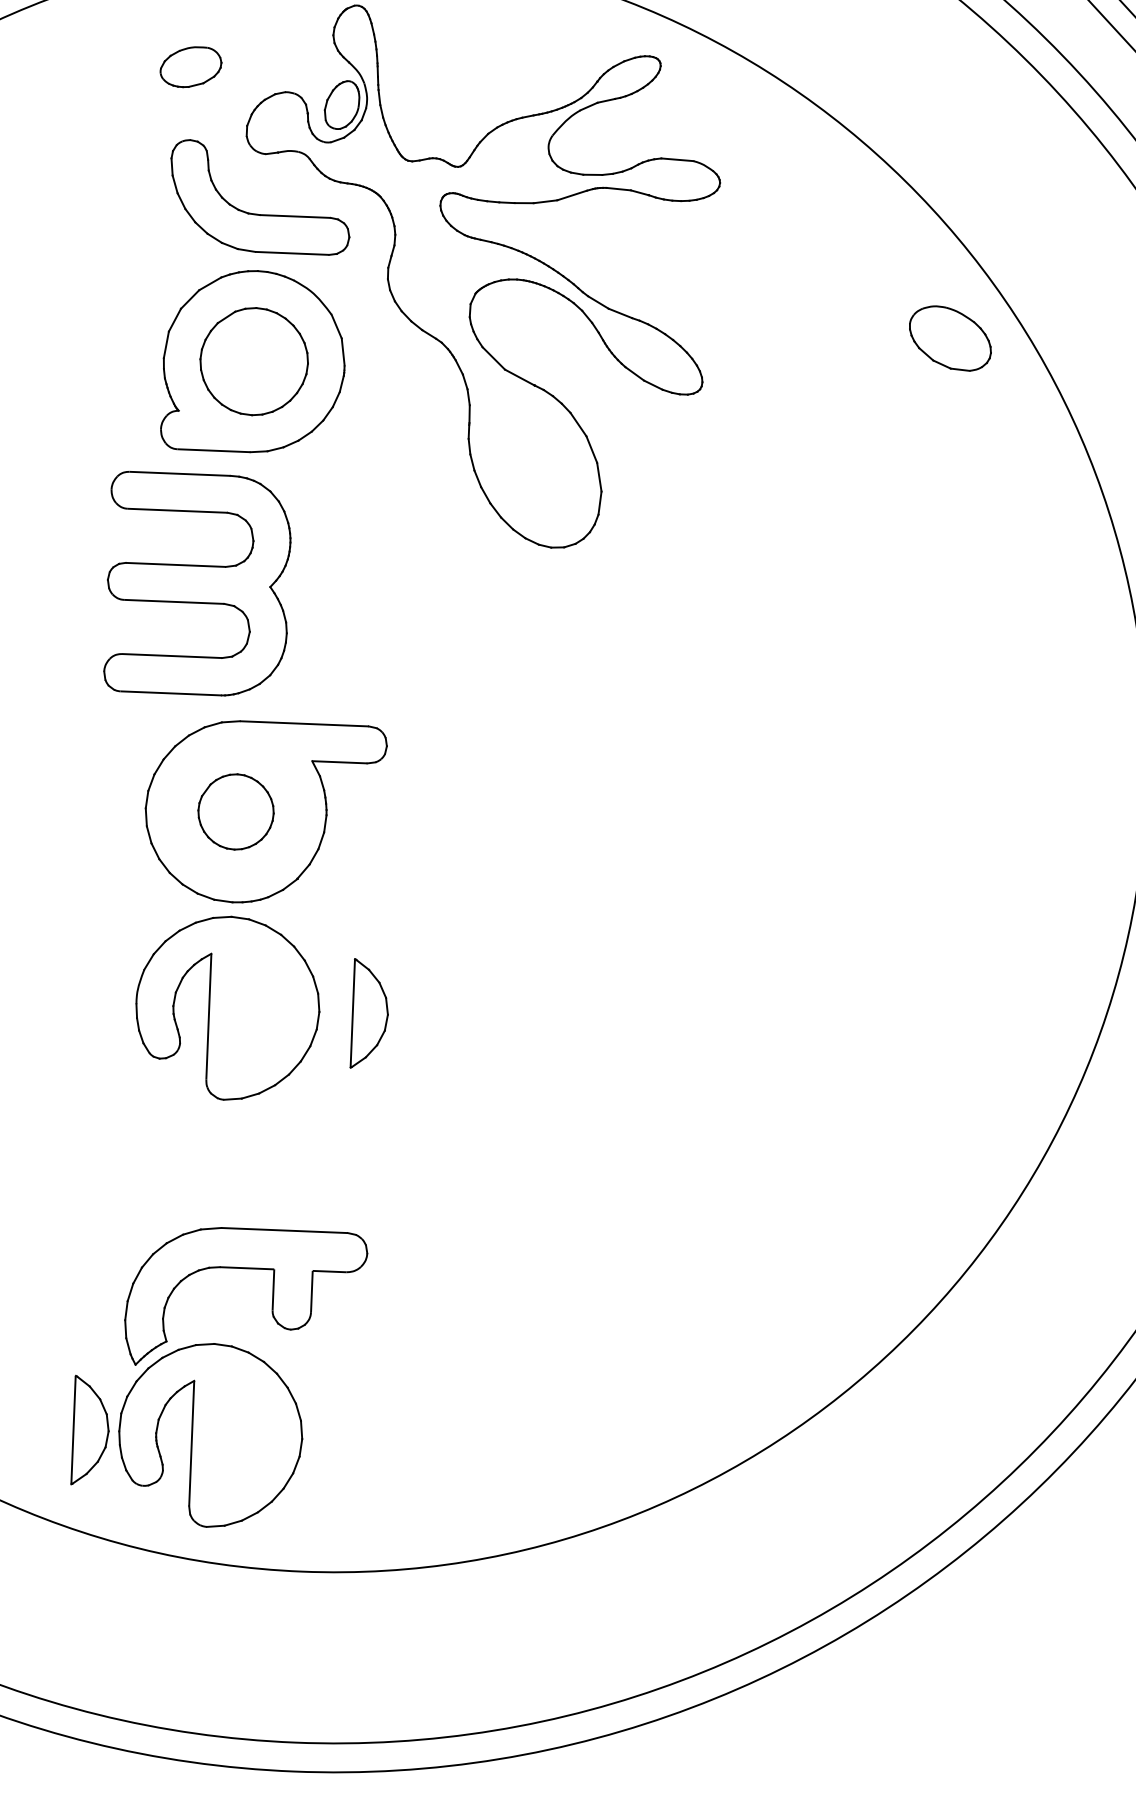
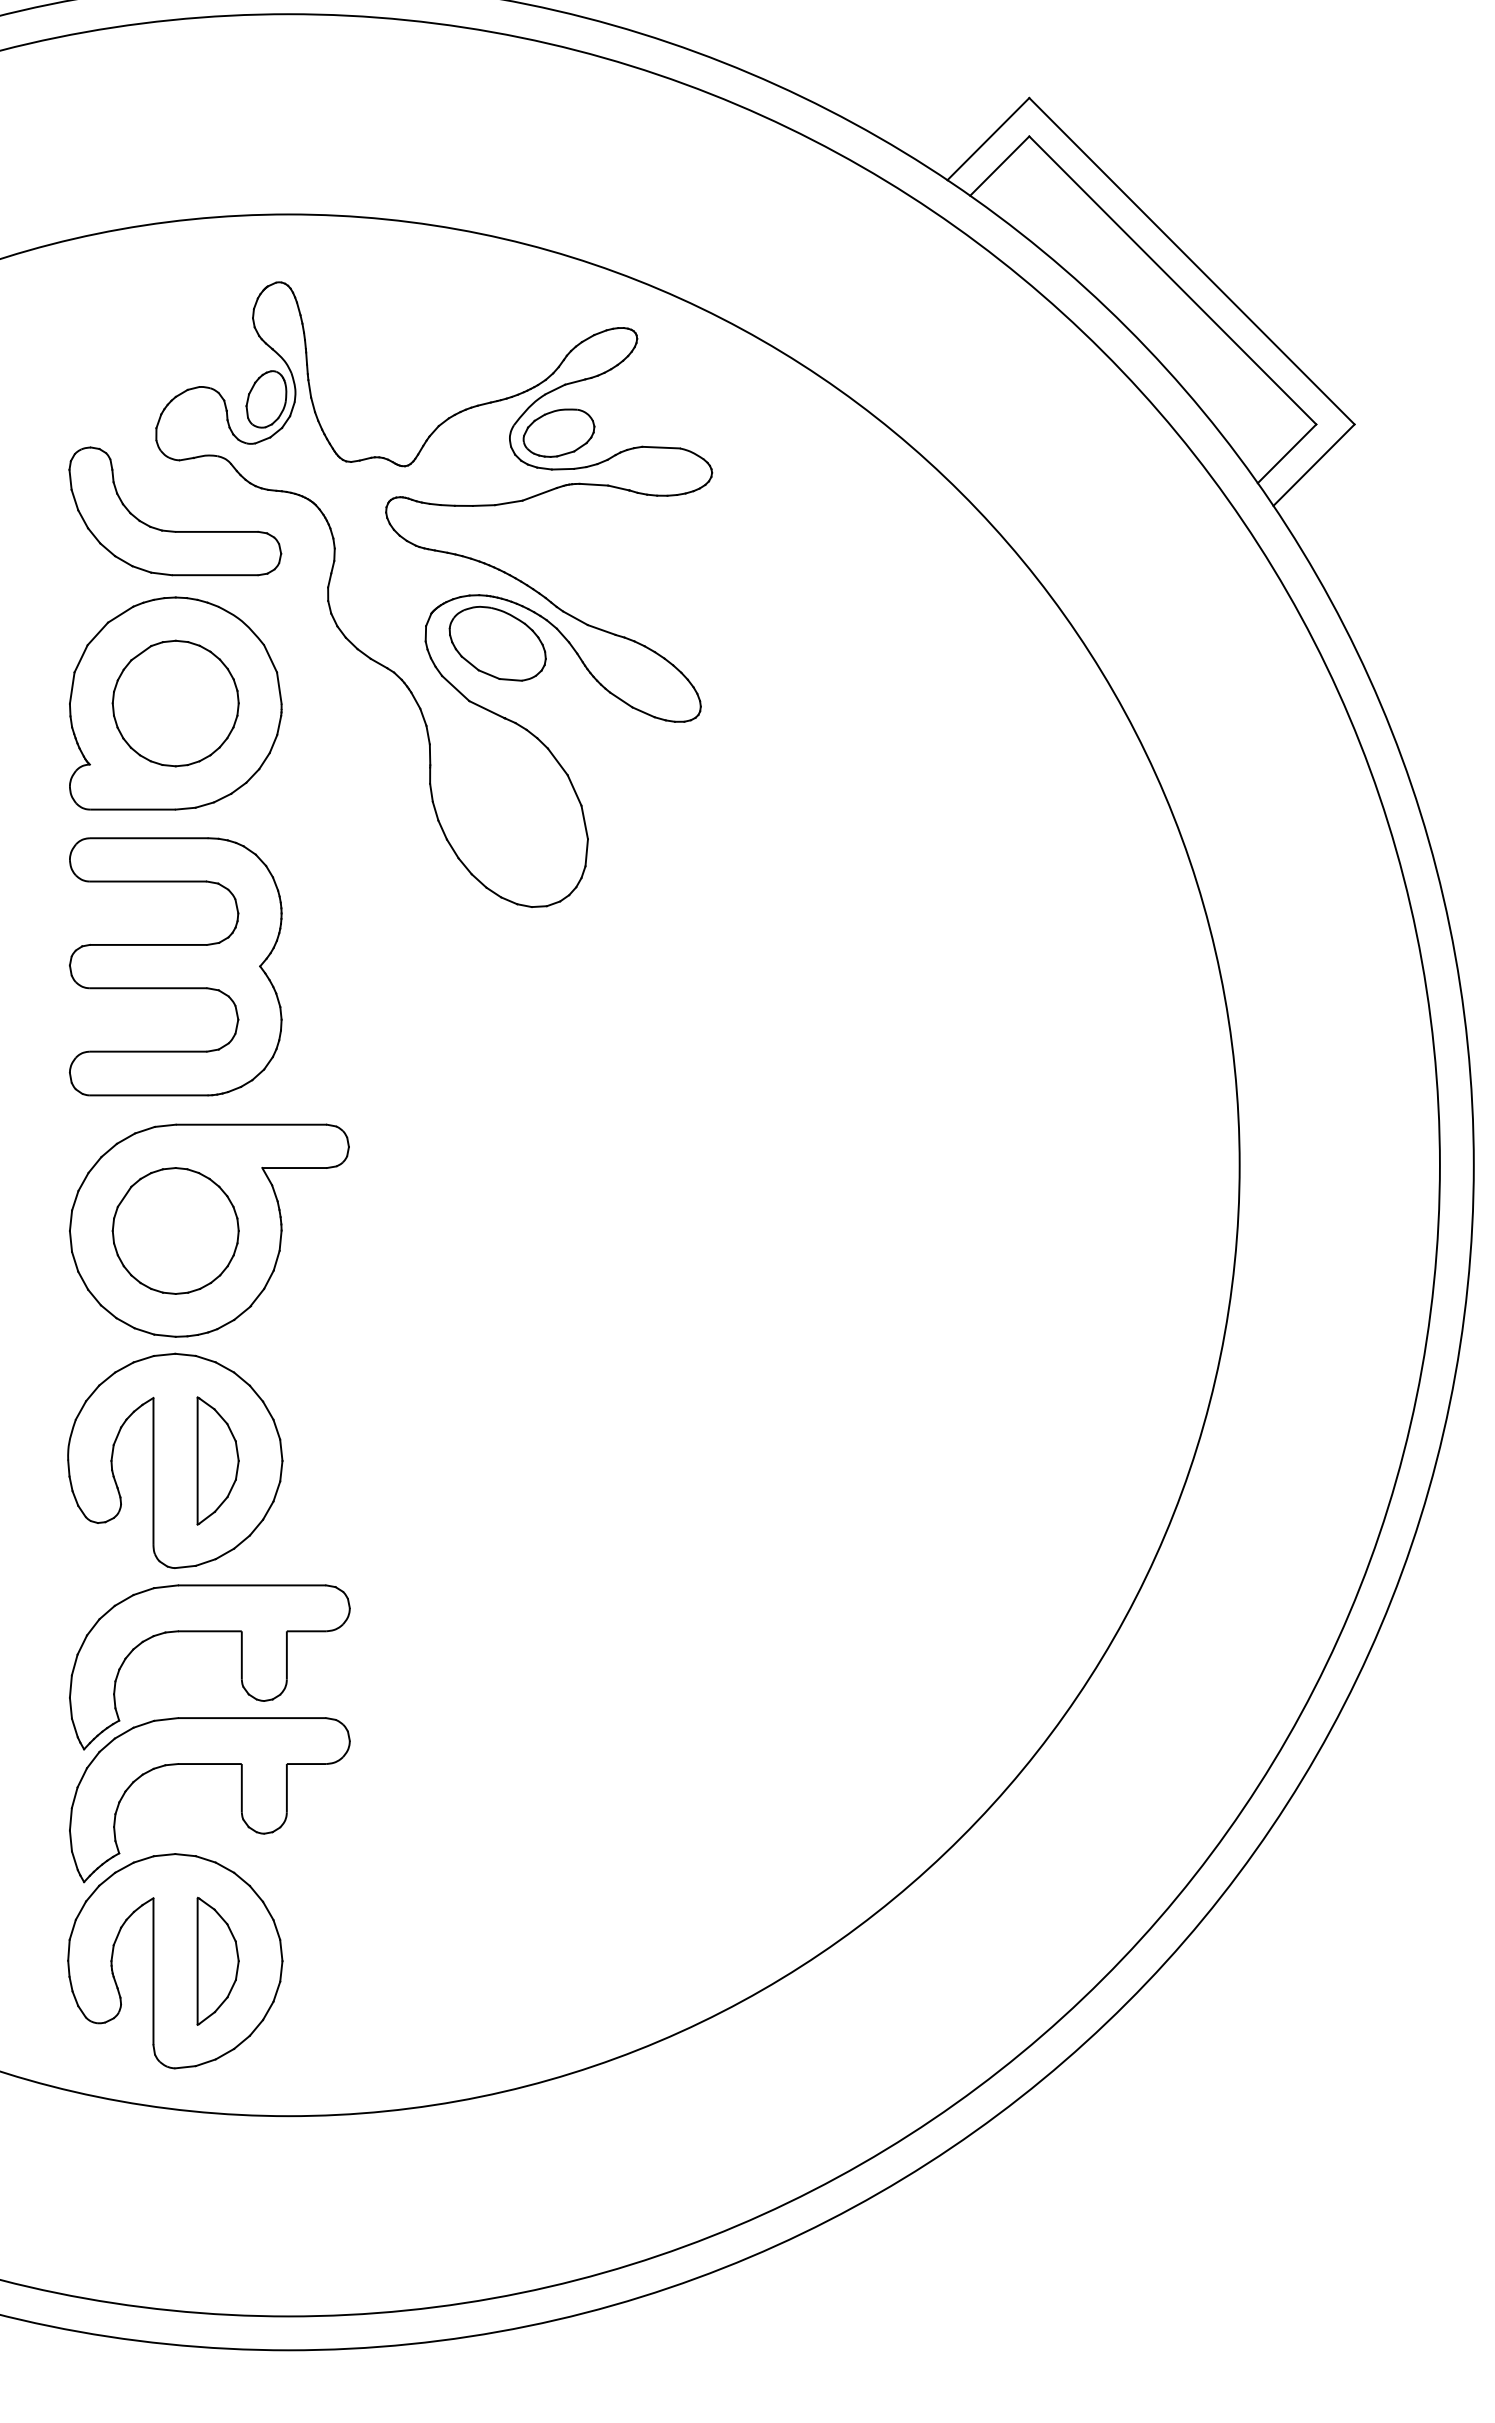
part: (190, 66) -> (558, 432), moved
part: (950, 338) -> (497, 643), moved
part: (198, 584) -> (175, 966), moved
part: (235, 811) -> (175, 1230), size x1.43
part: (369, 1013) -> (217, 1460), moved
part: (276, 1186) -> (240, 1667), added
part: (90, 1429) -> (217, 1960), moved

